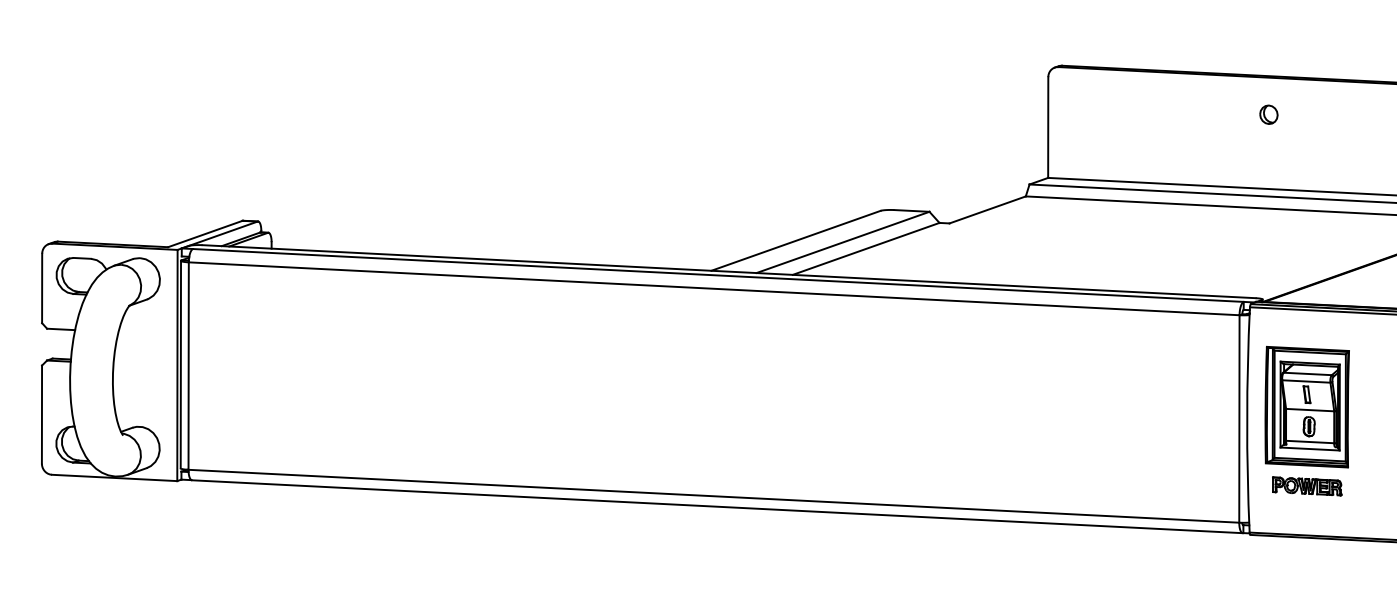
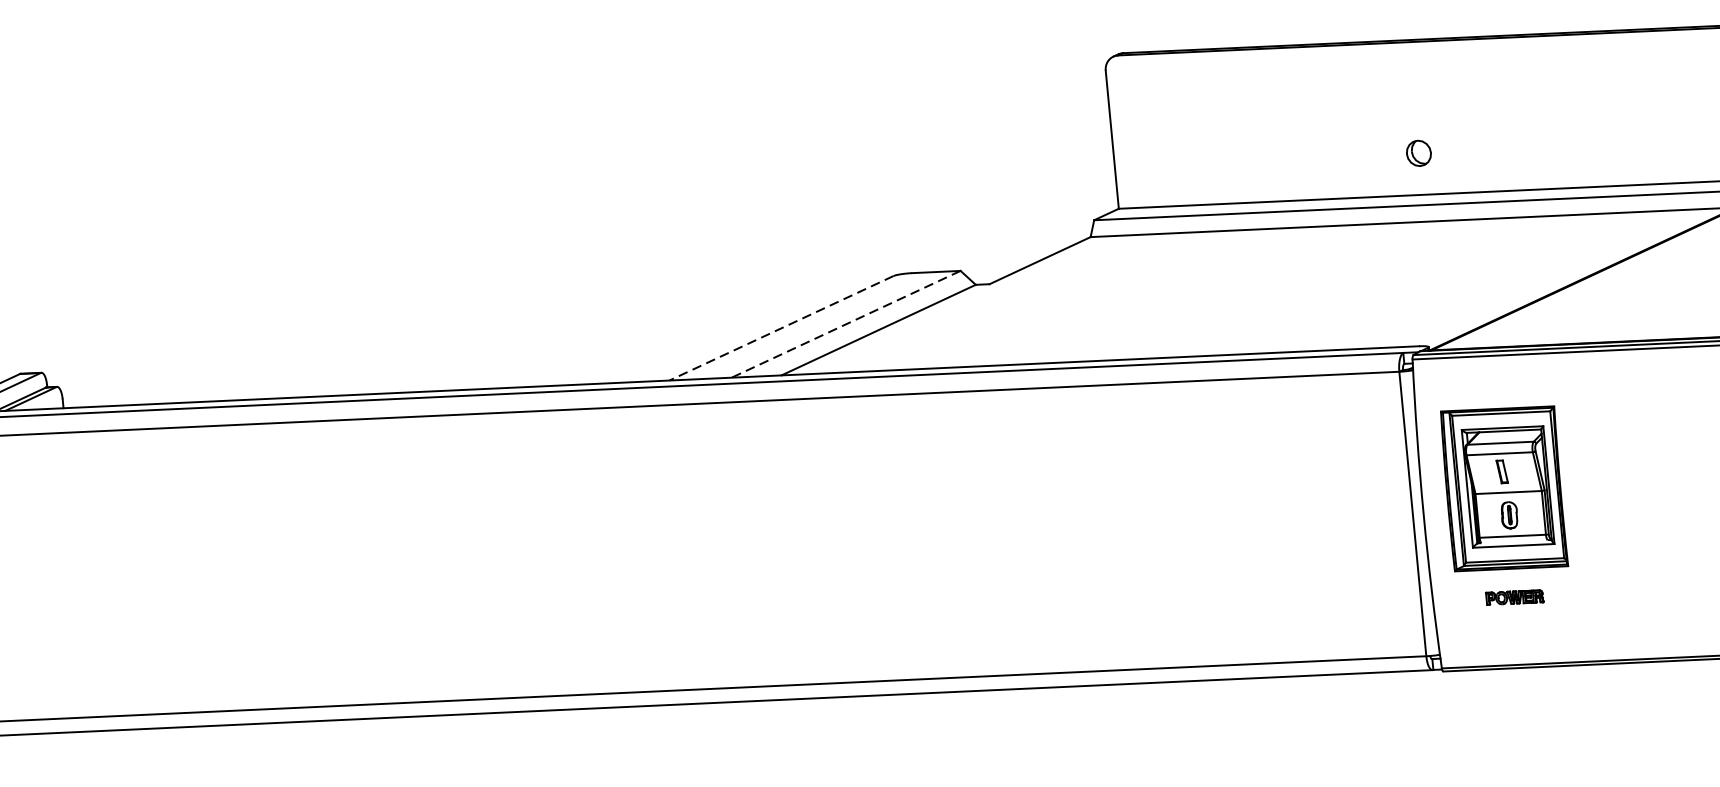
part: (1268, 114) -> (1418, 153), moved
line: (796, 240) -> (782, 327), solid -> dashed
line: (843, 242) -> (846, 324), solid -> dashed
part: (1307, 486) -> (1515, 597), size x0.6

